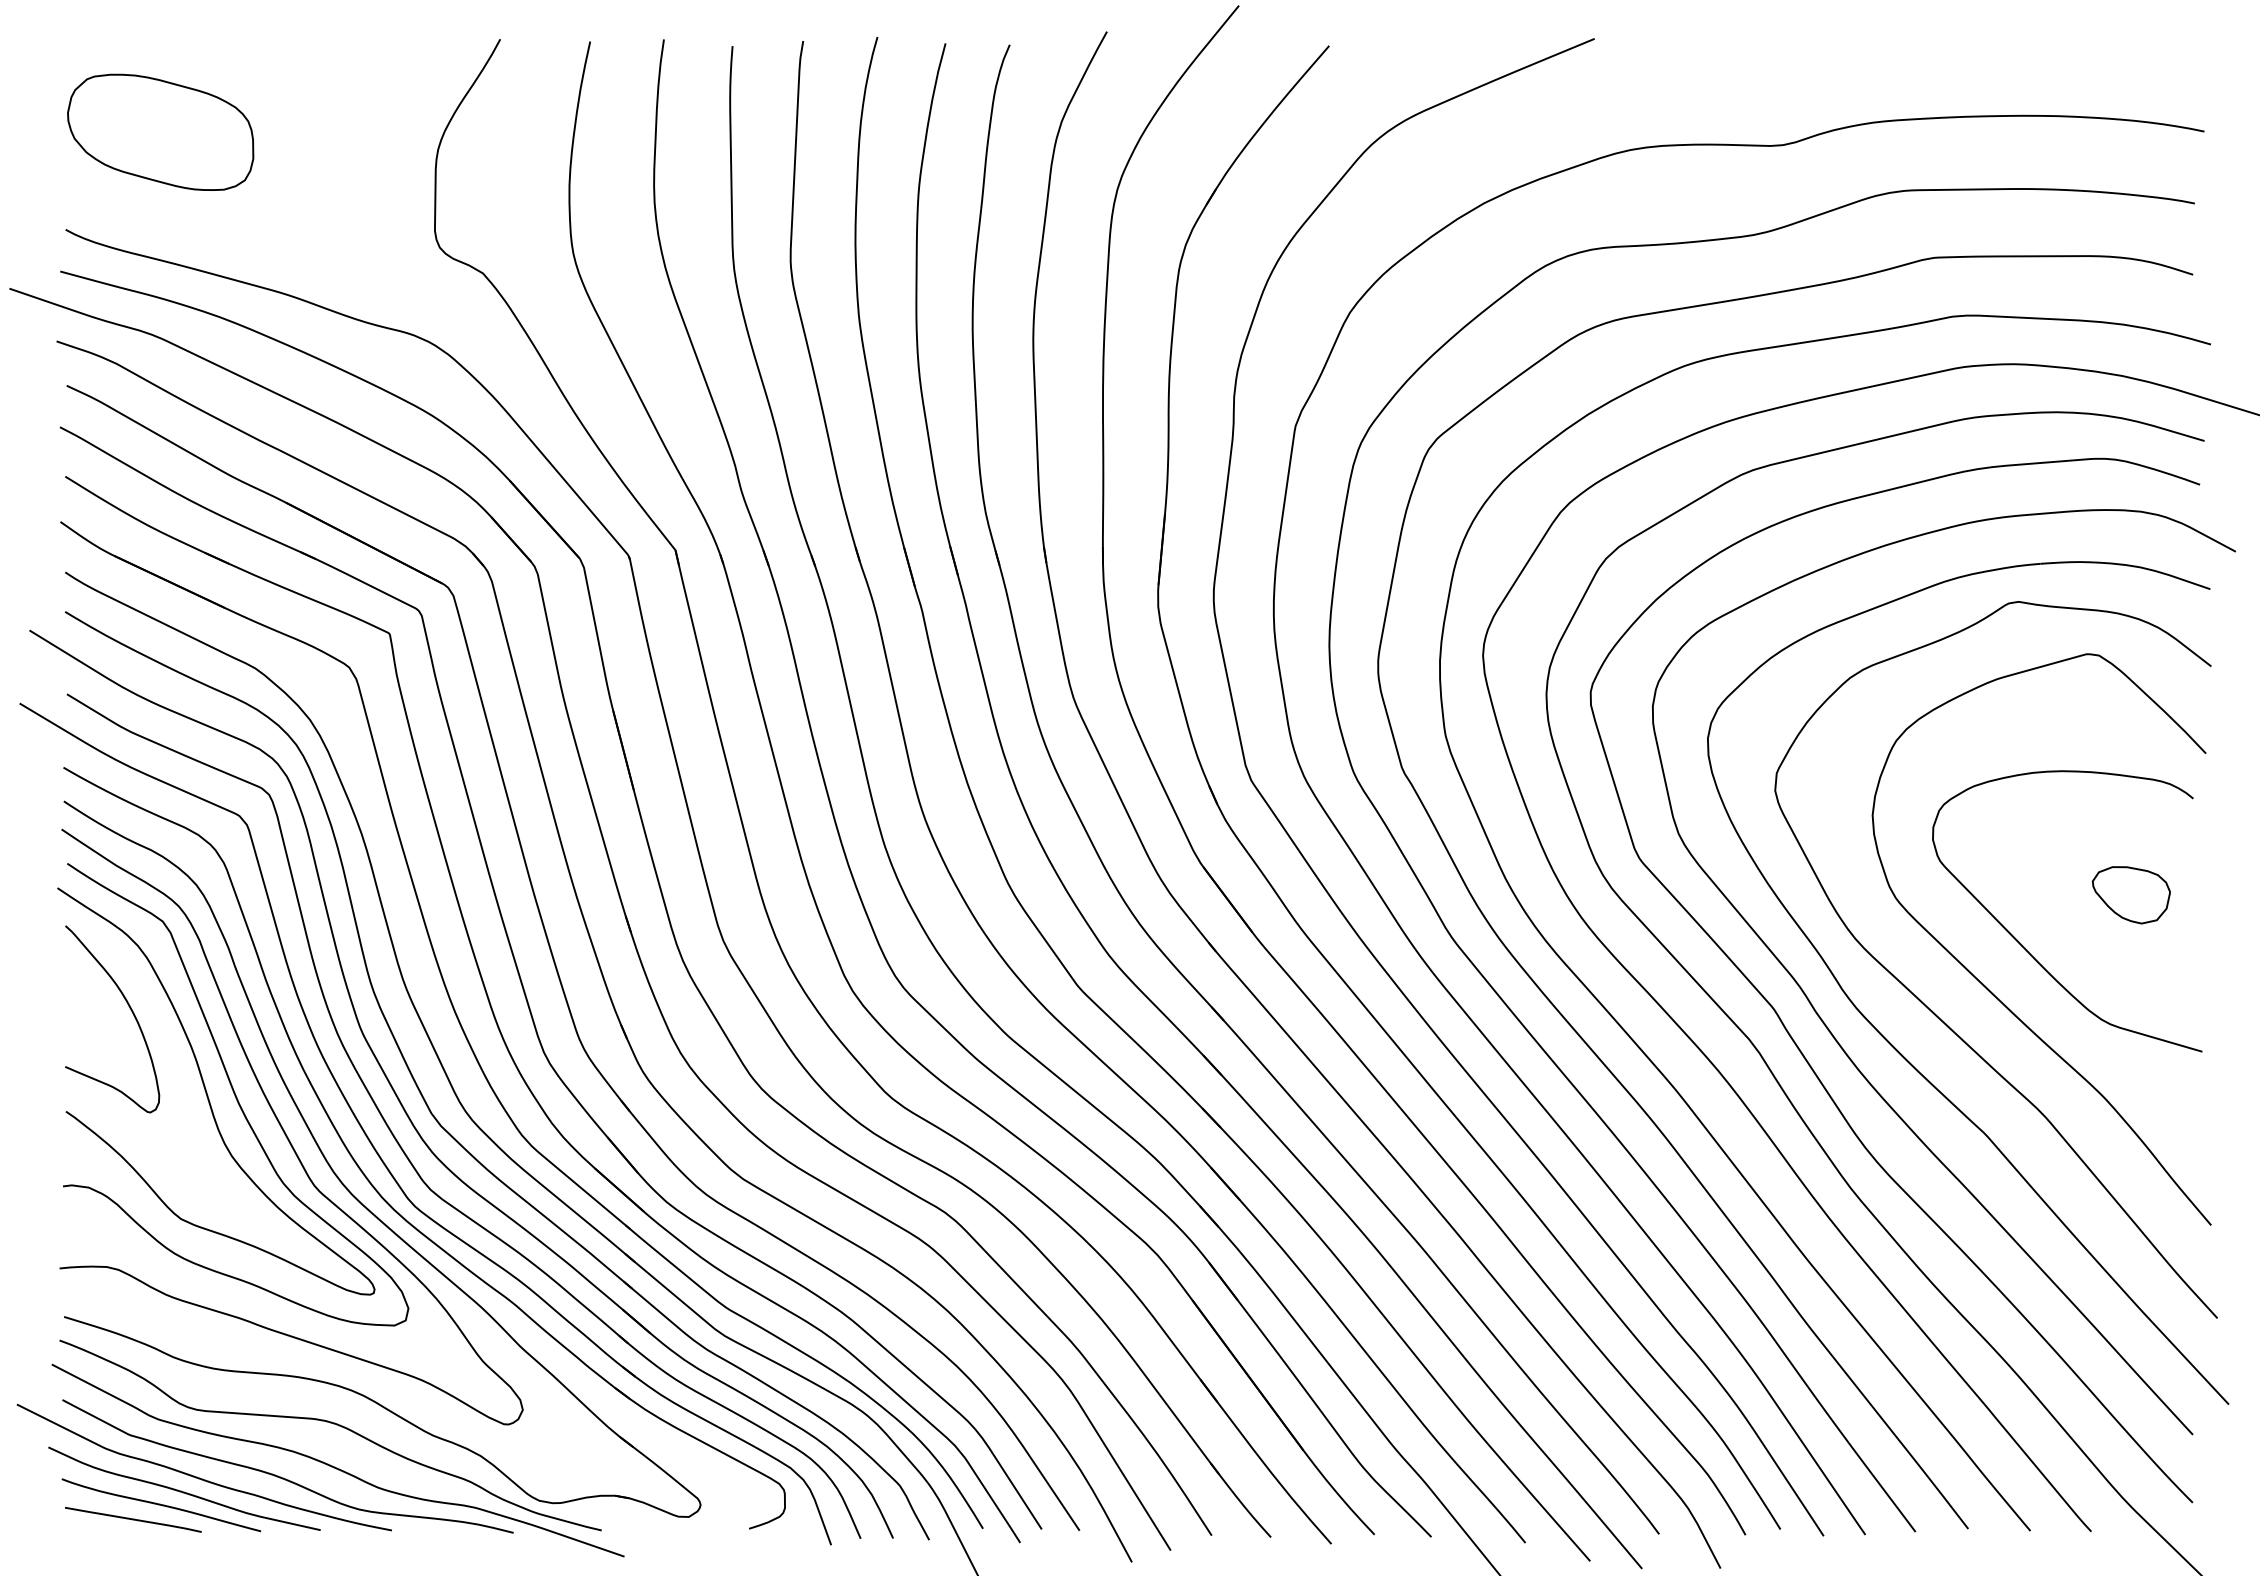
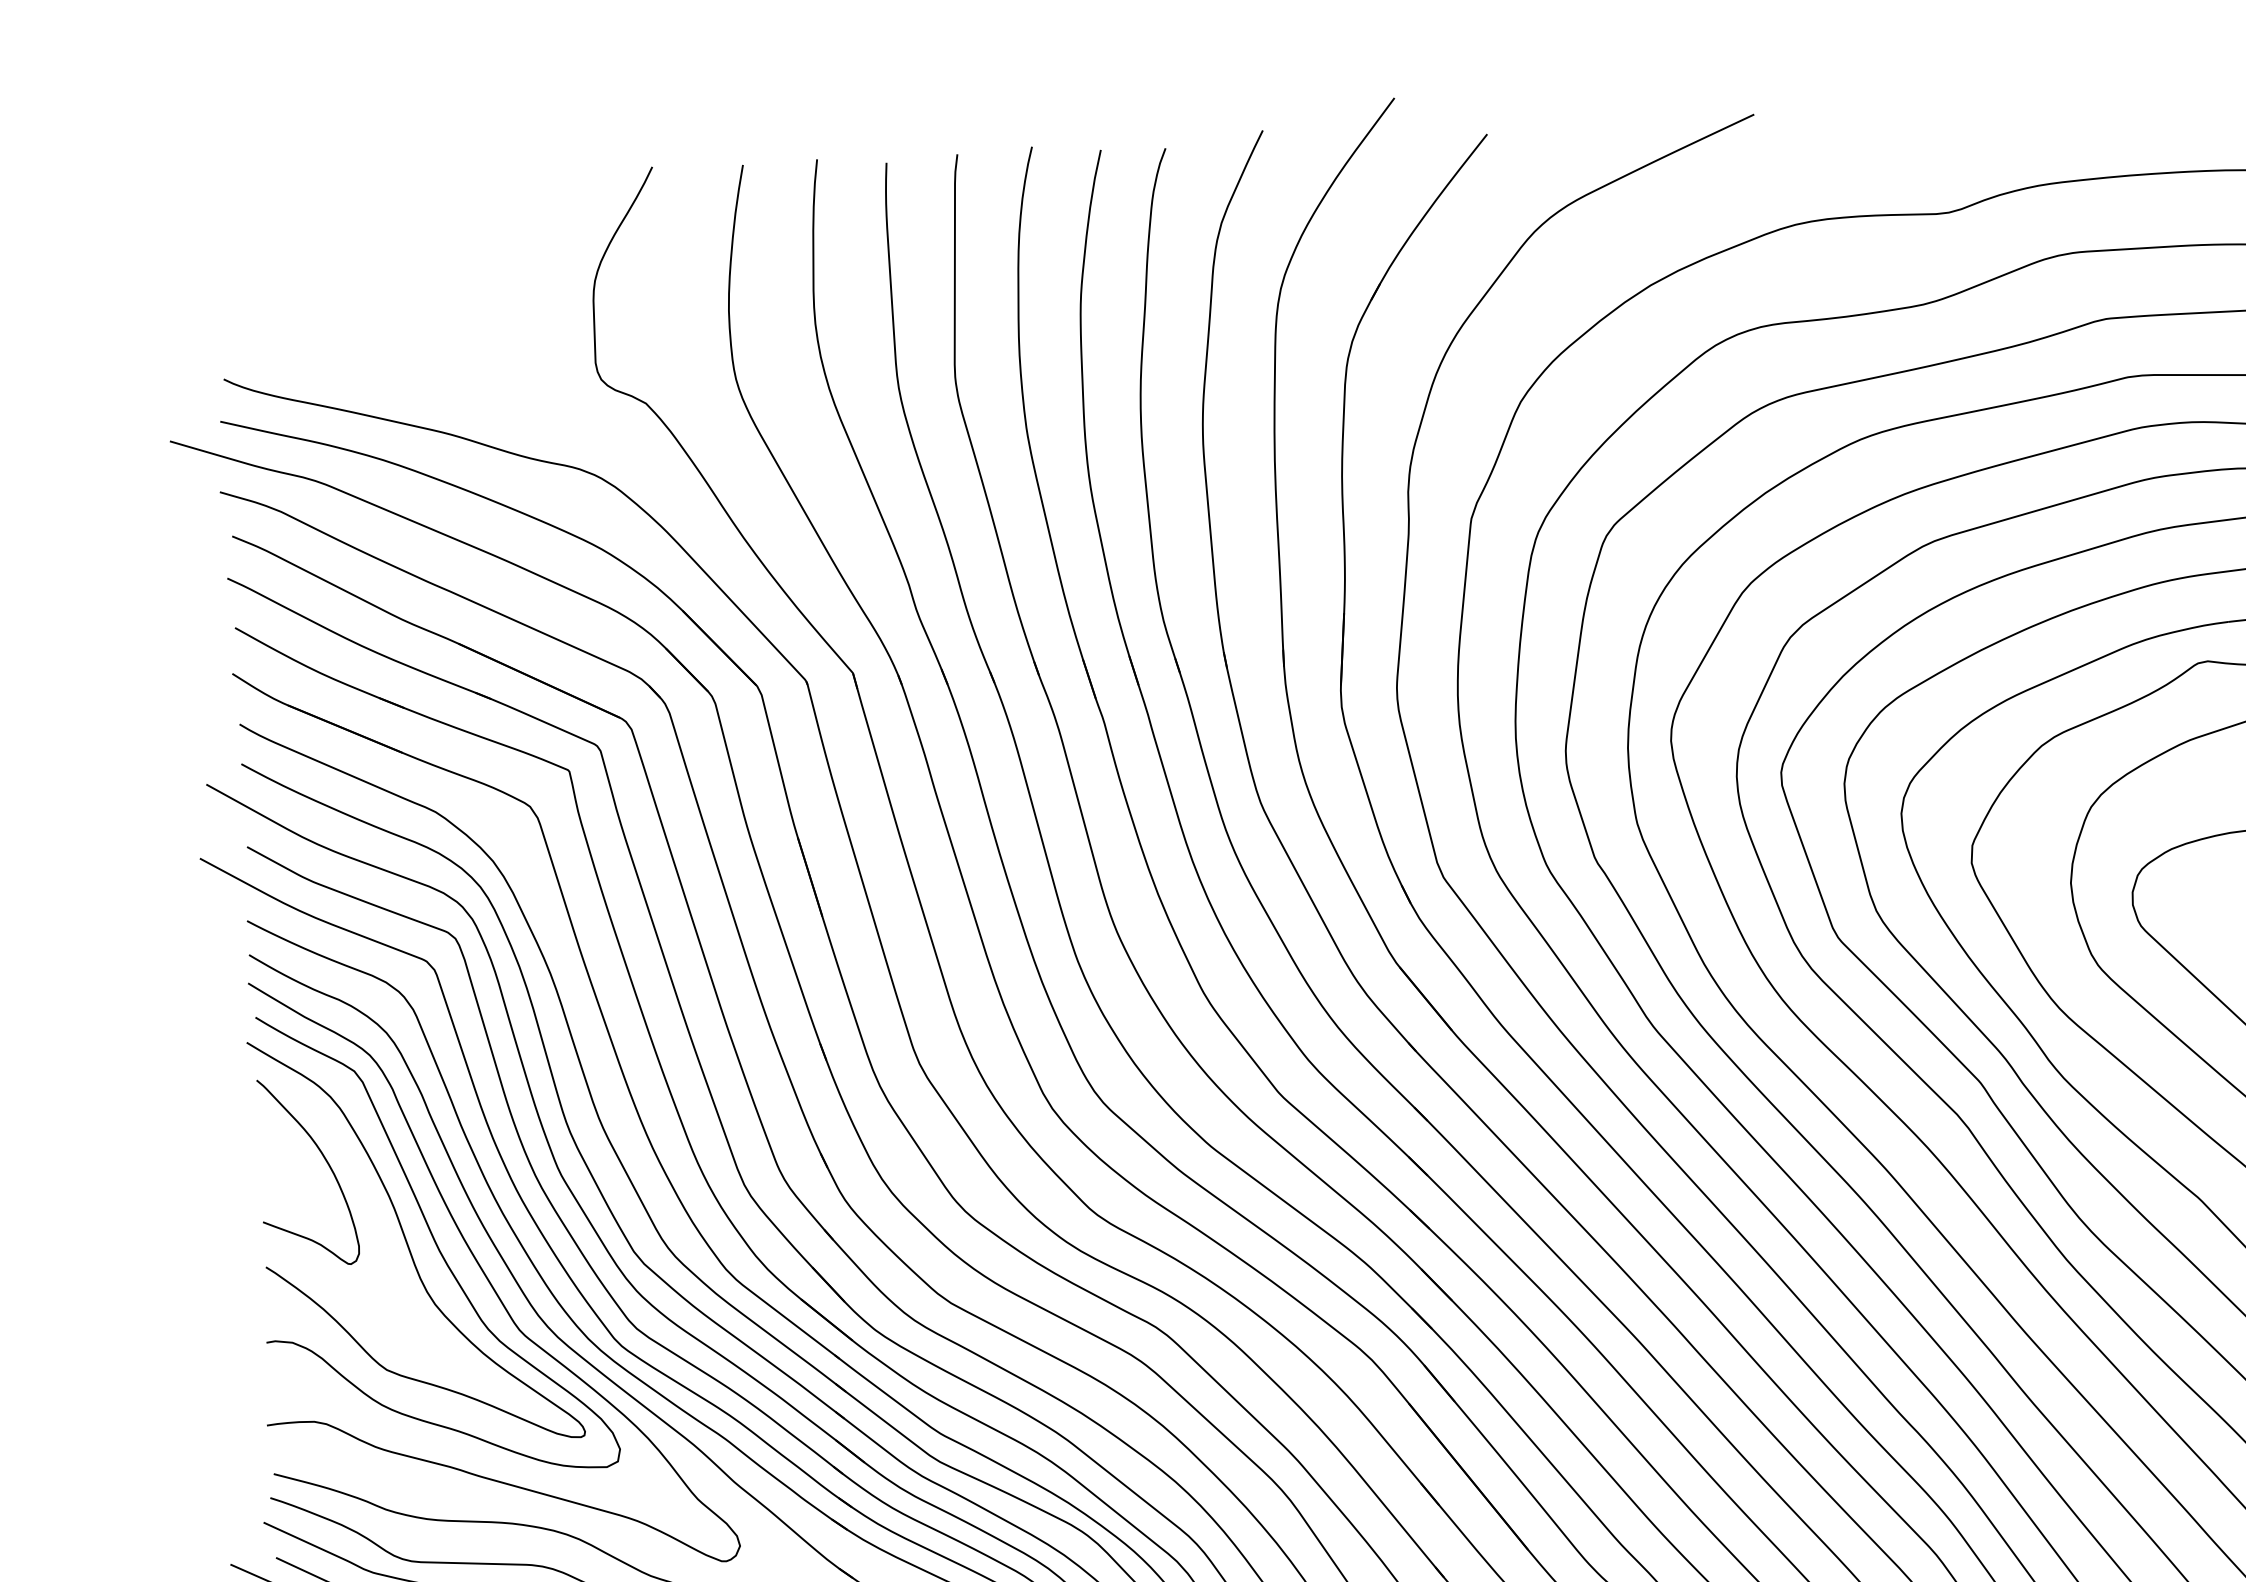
part: (160, 131) -> (314, 275), removed

